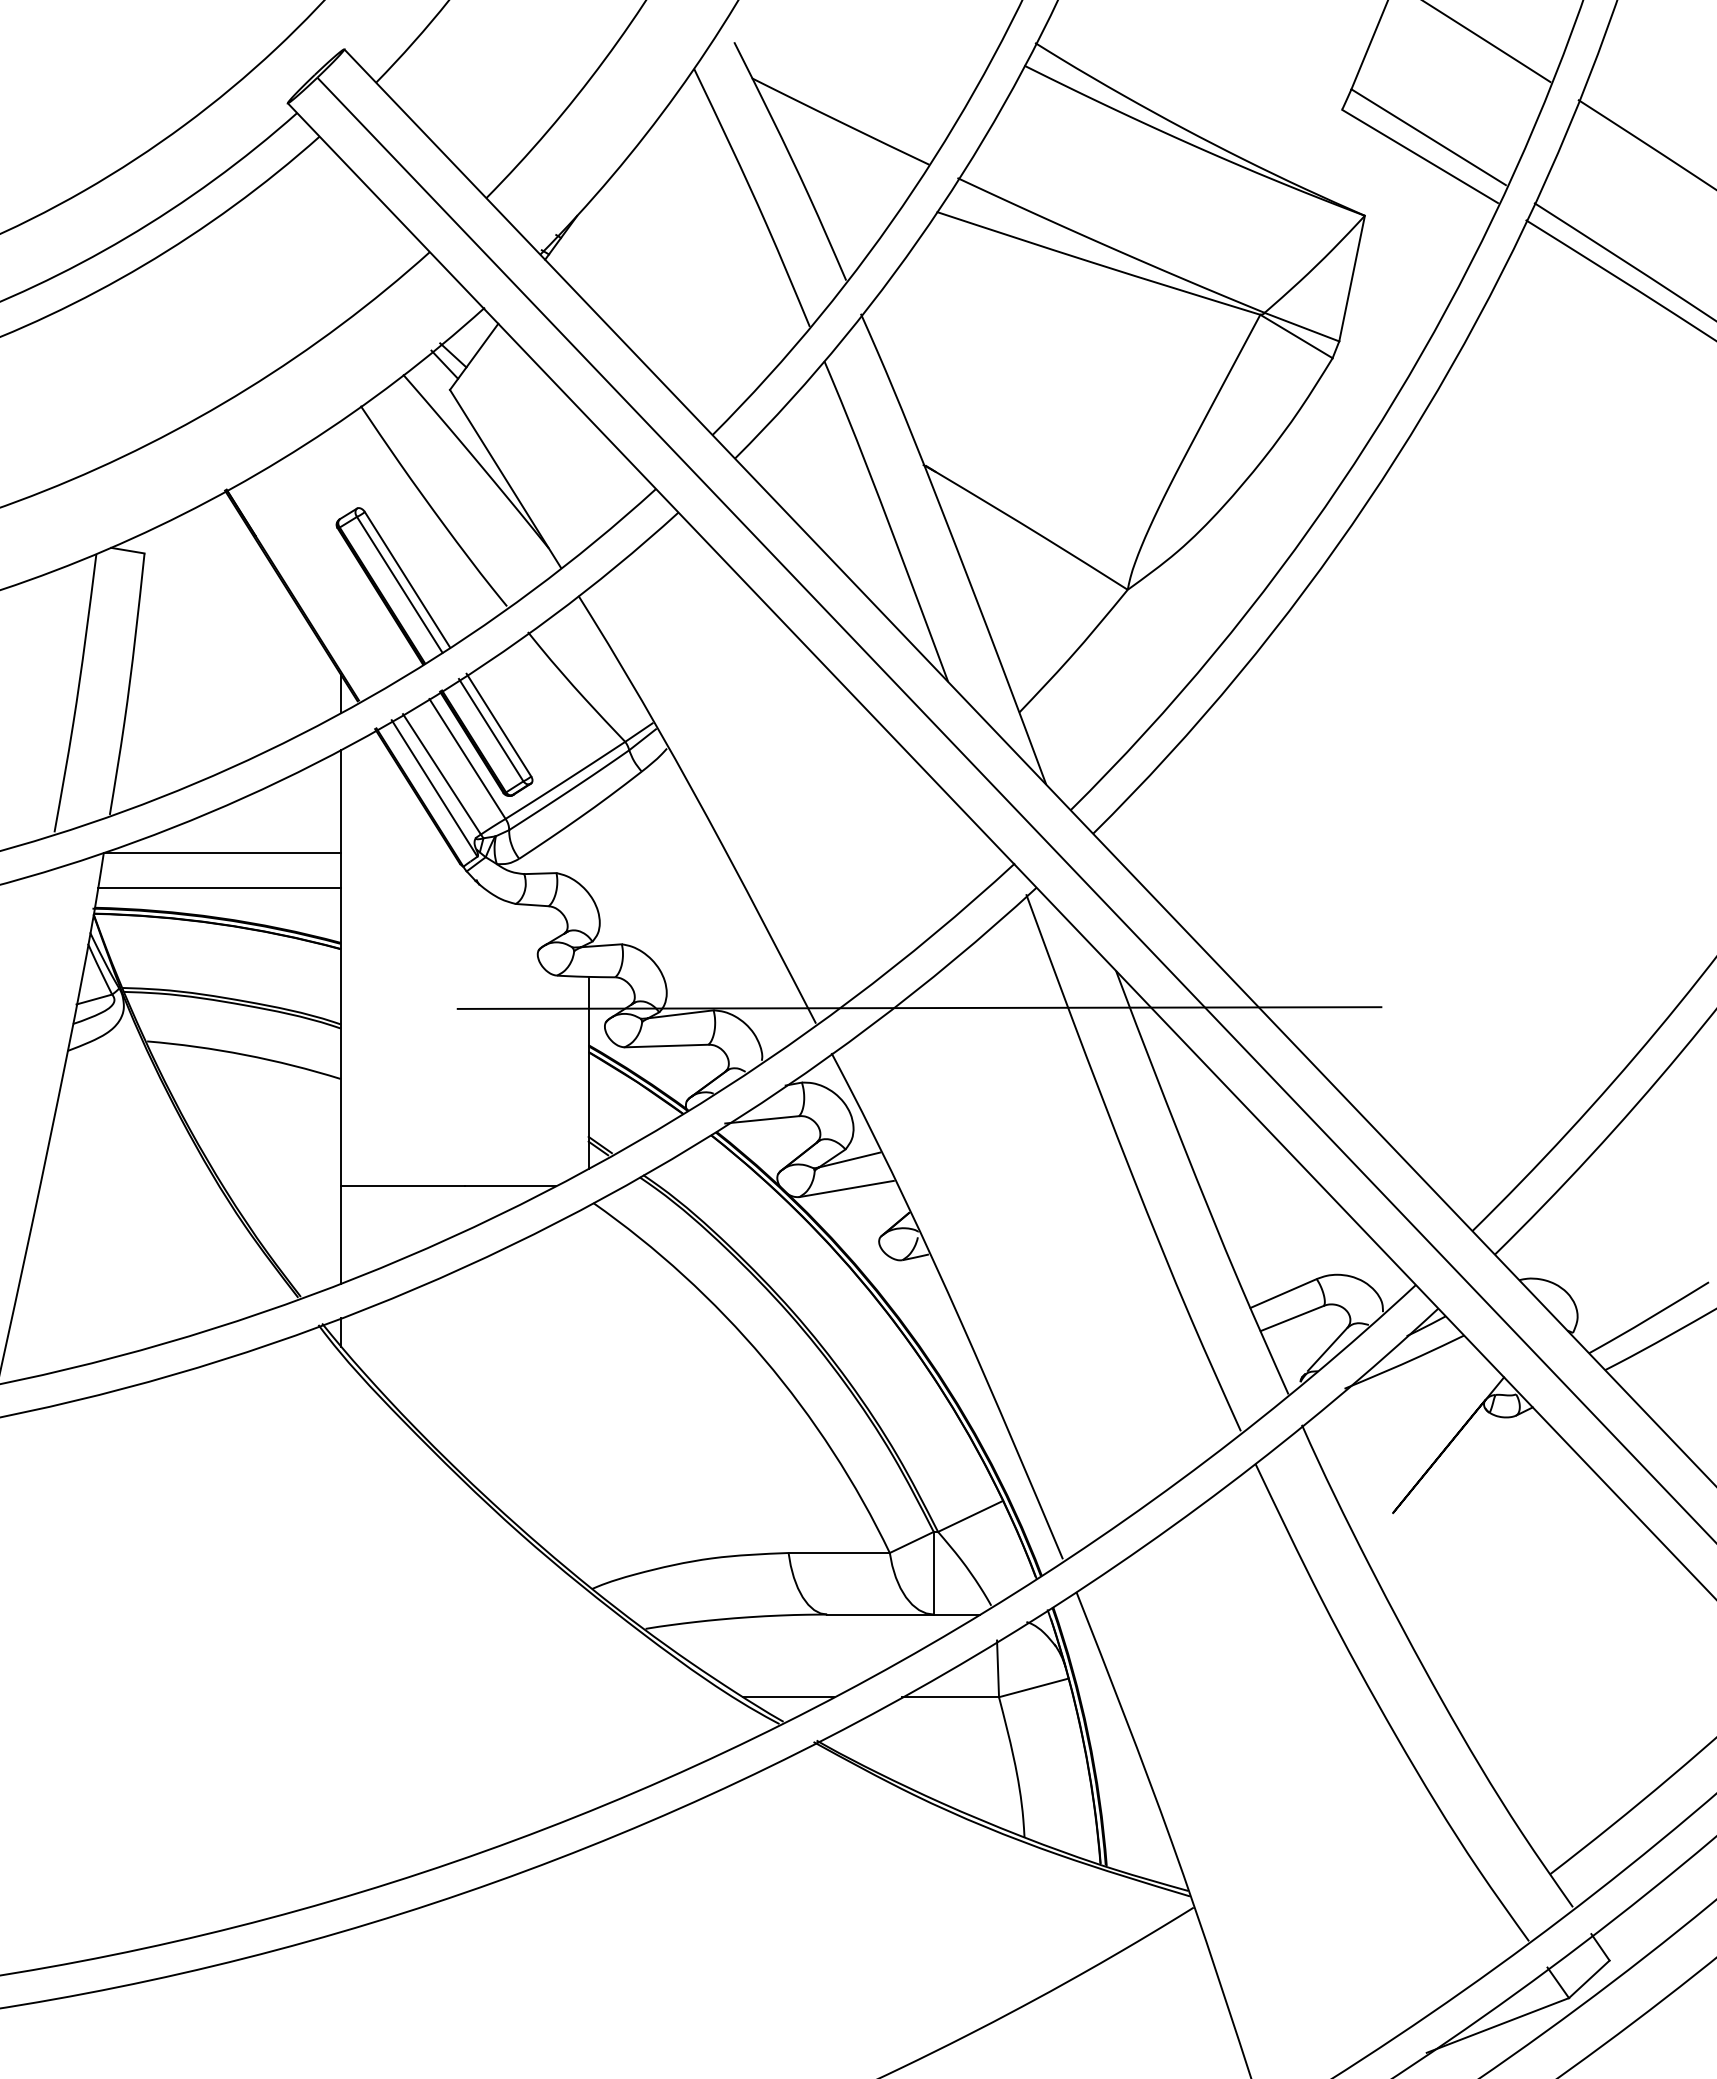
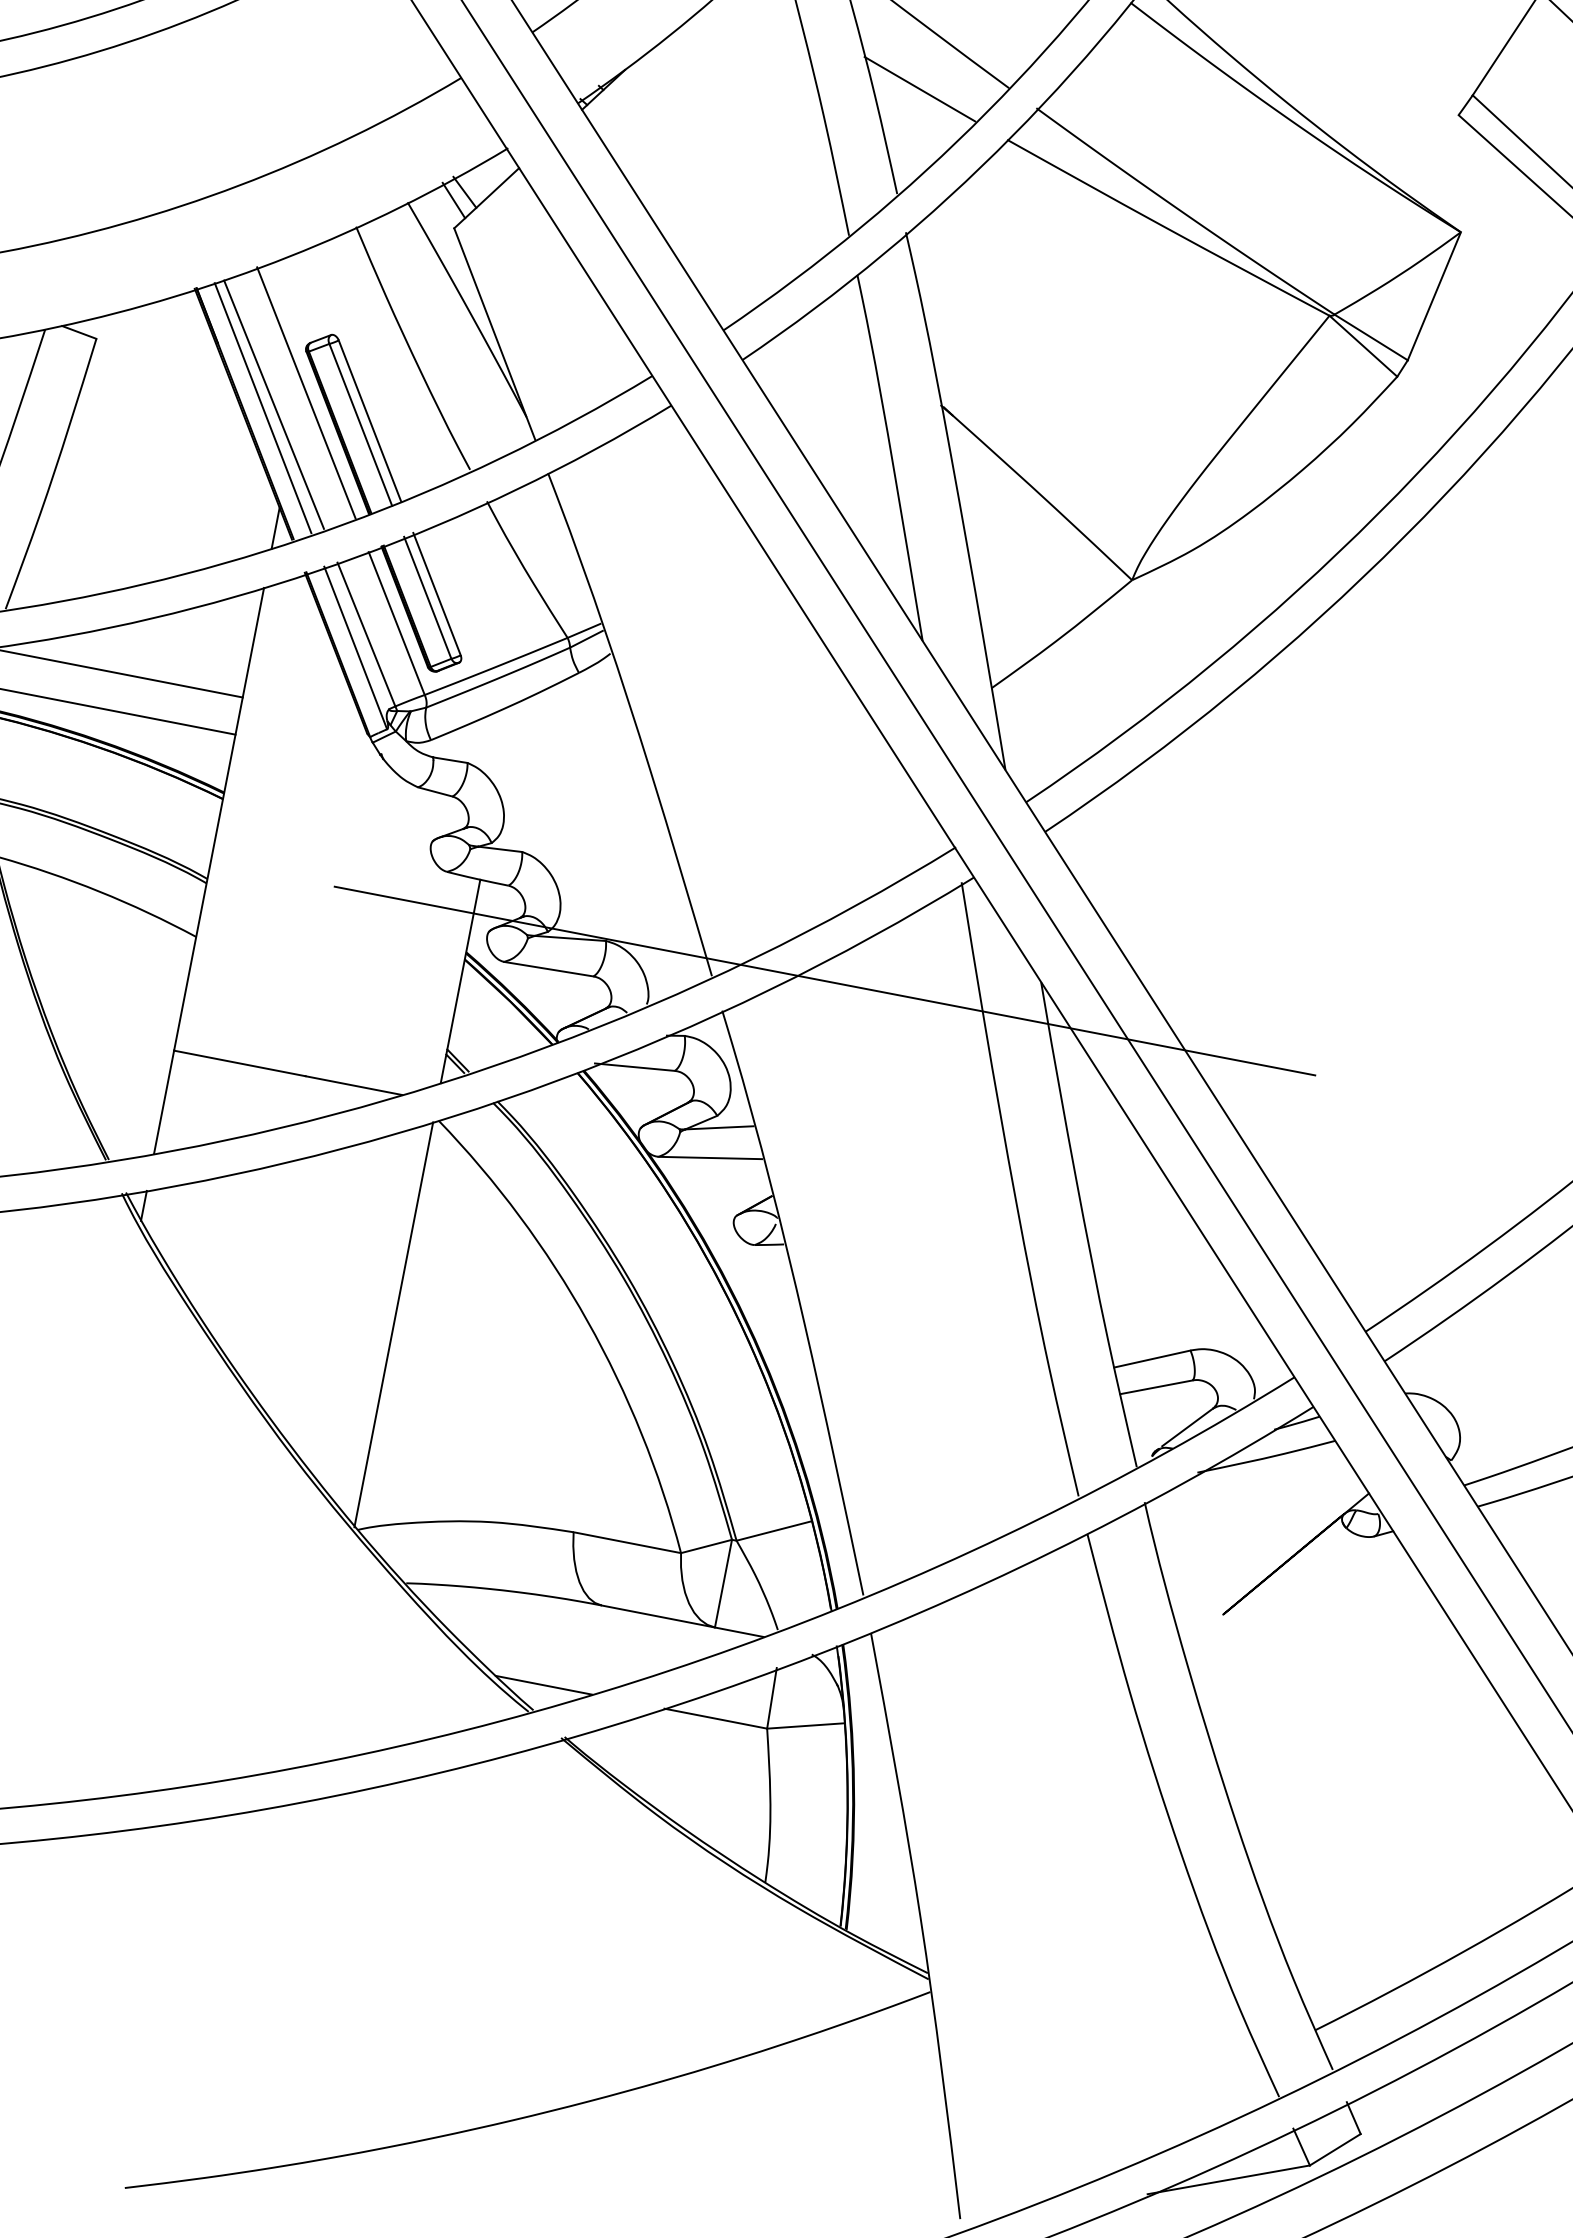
line: (848, 180) -> (920, 88), added
line: (344, 565) -> (306, 392), added
line: (317, 581) -> (274, 404), added
line: (308, 586) -> (263, 407), added
line: (588, 1396) -> (393, 1324), added

